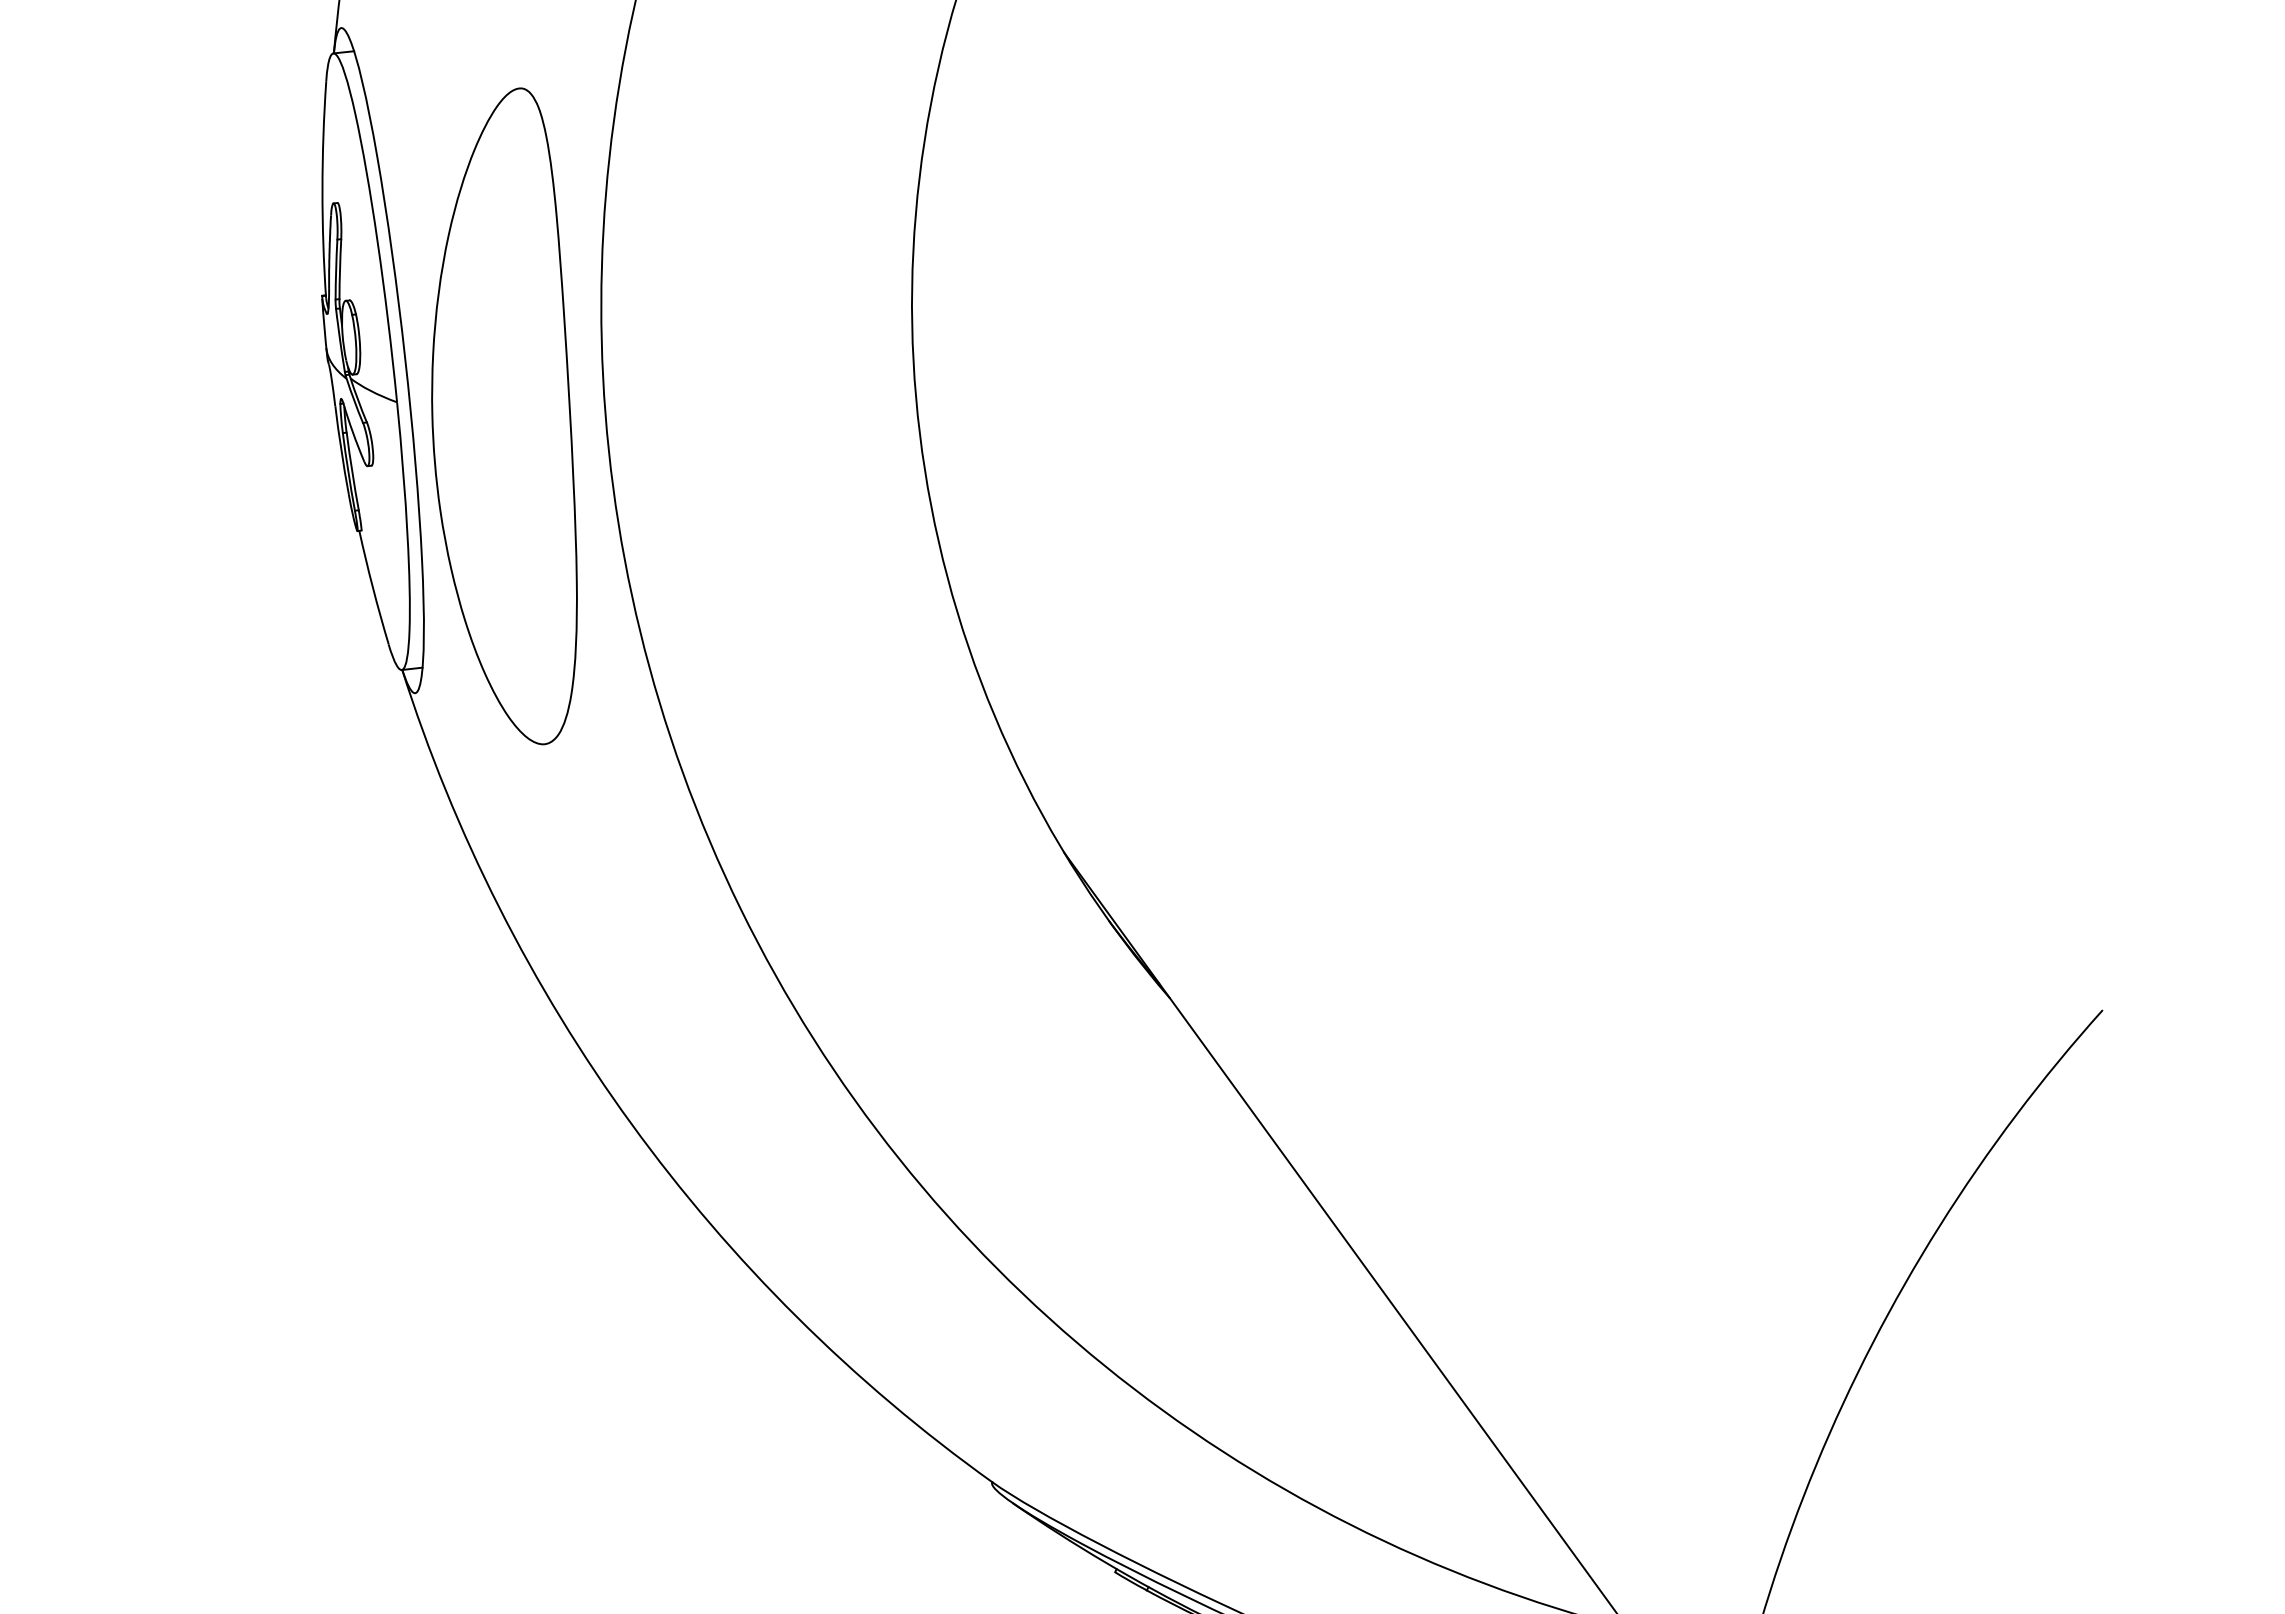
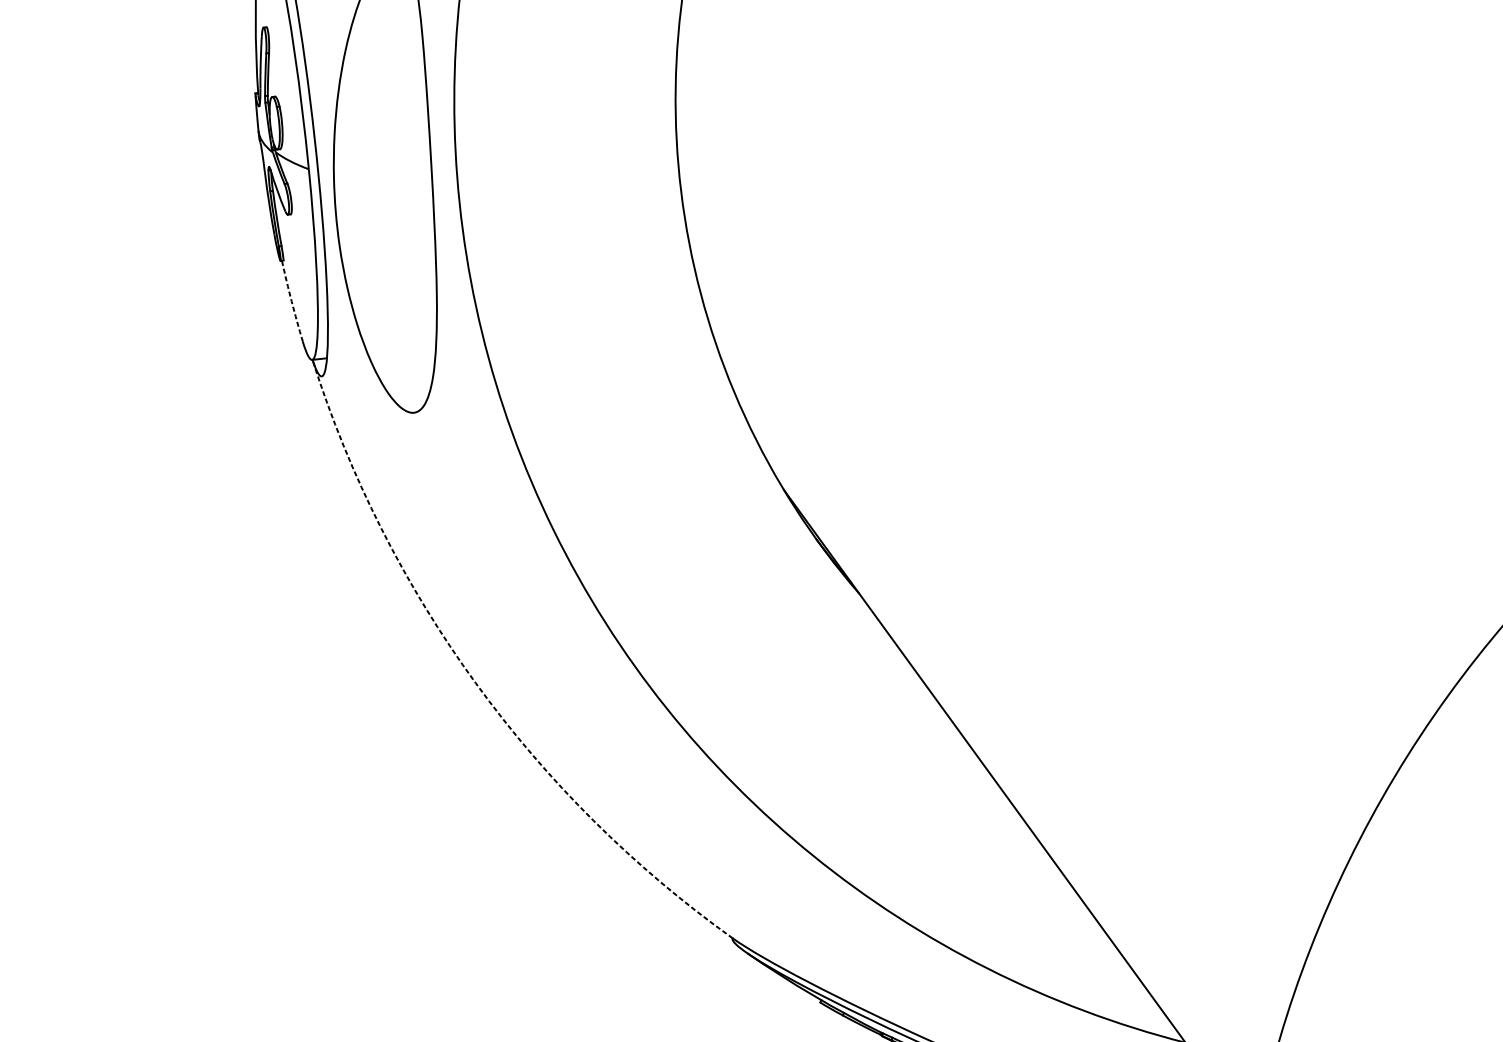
arc: (373, 588) -> (292, 301), solid -> dashed
arc: (631, 1124) -> (475, 683), solid -> dashed

